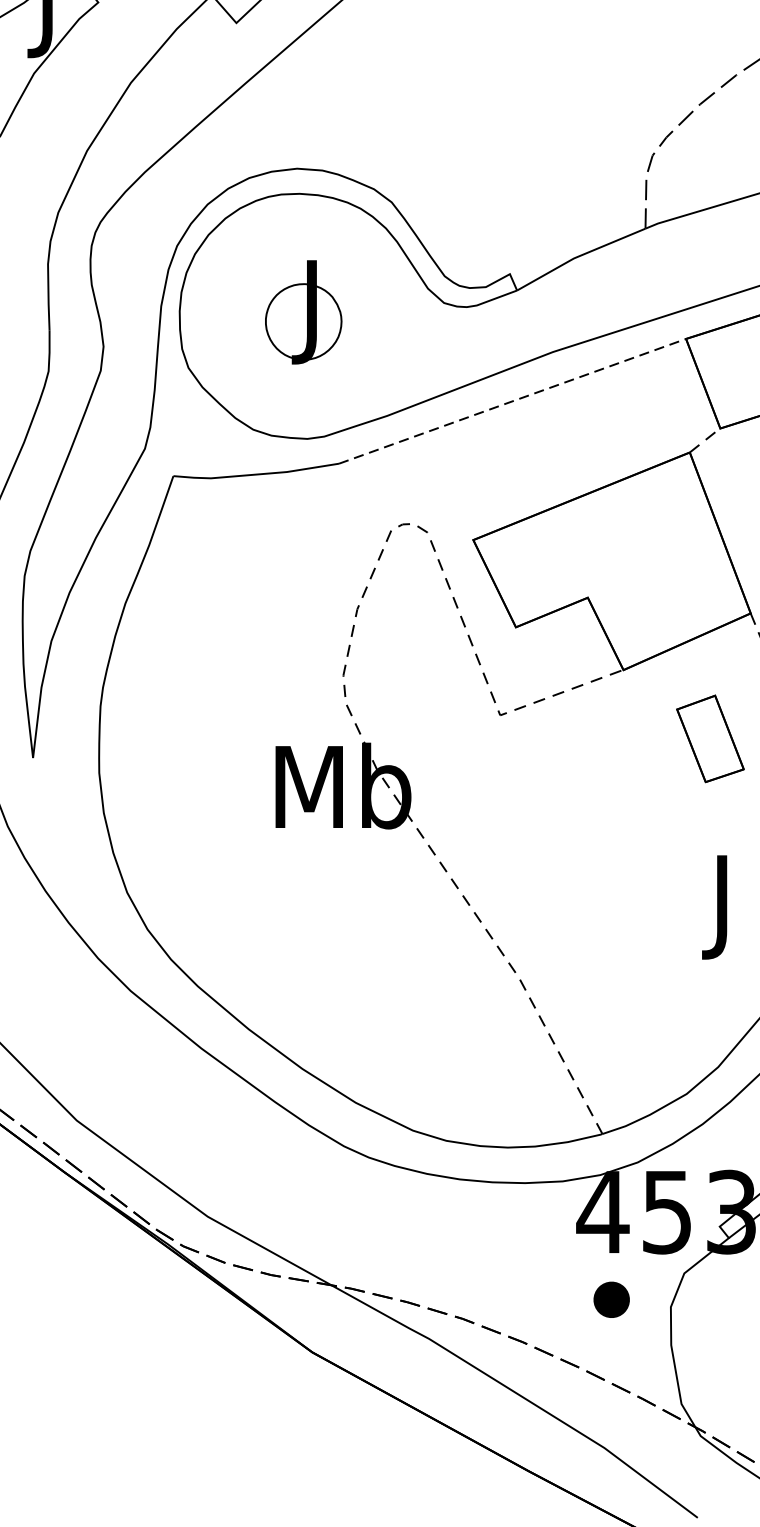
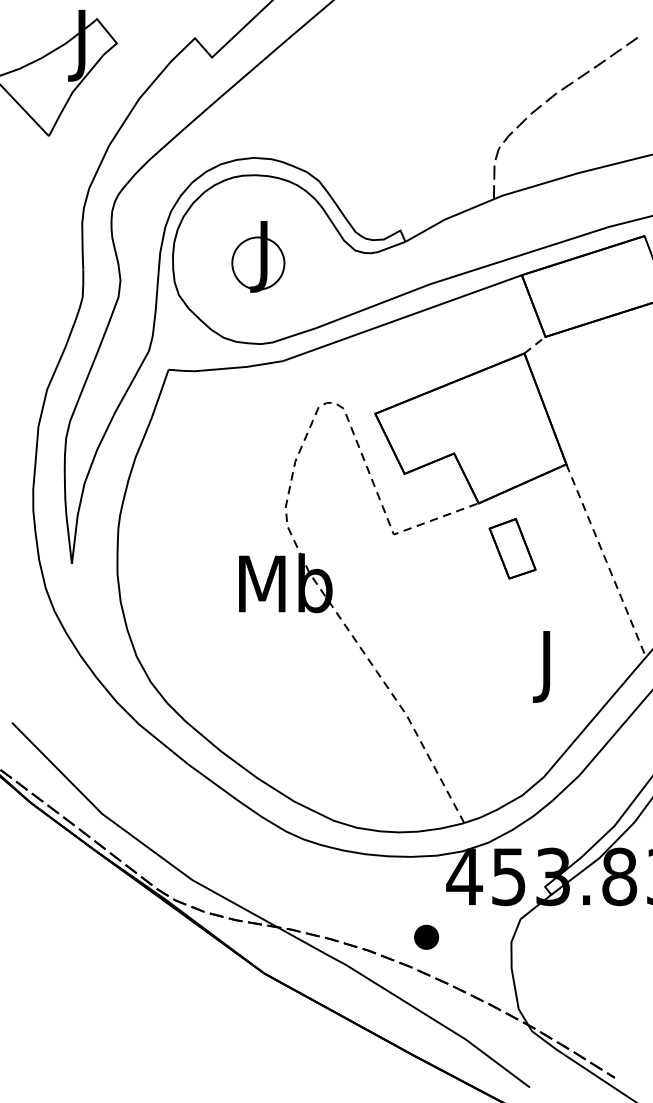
line: (512, 401) -> (402, 318), dashed -> solid
part: (710, 738) -> (512, 548), moved
part: (611, 1298) -> (426, 936), moved

